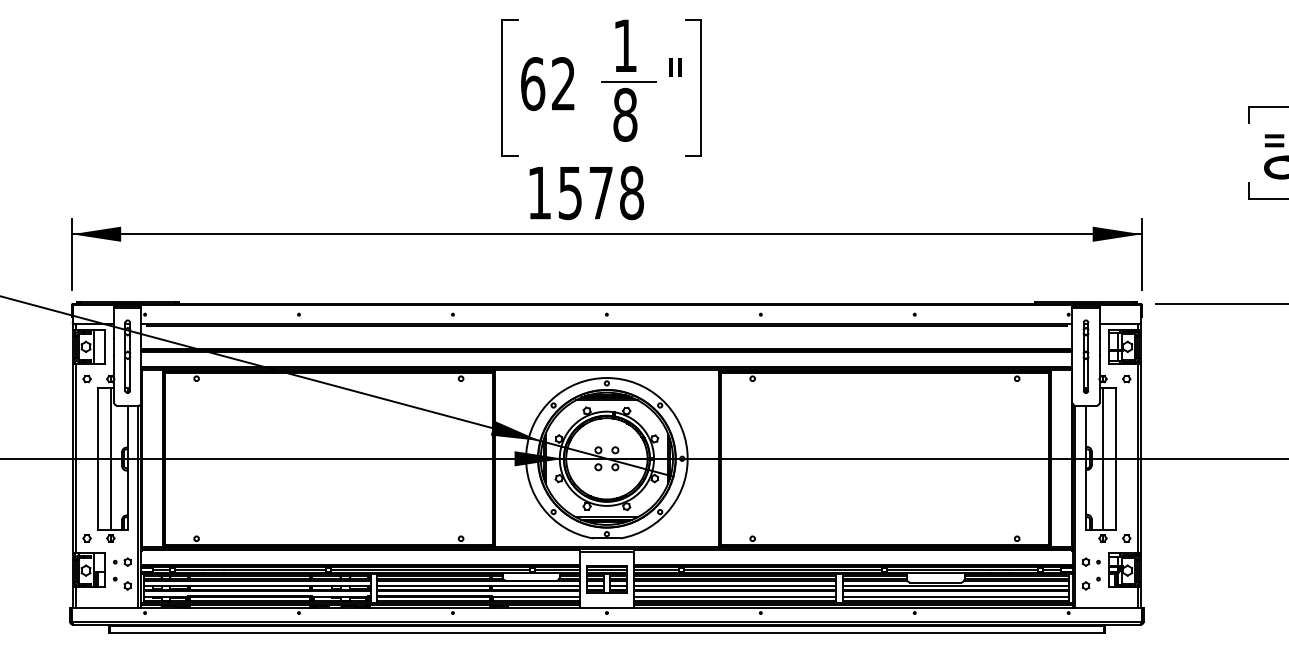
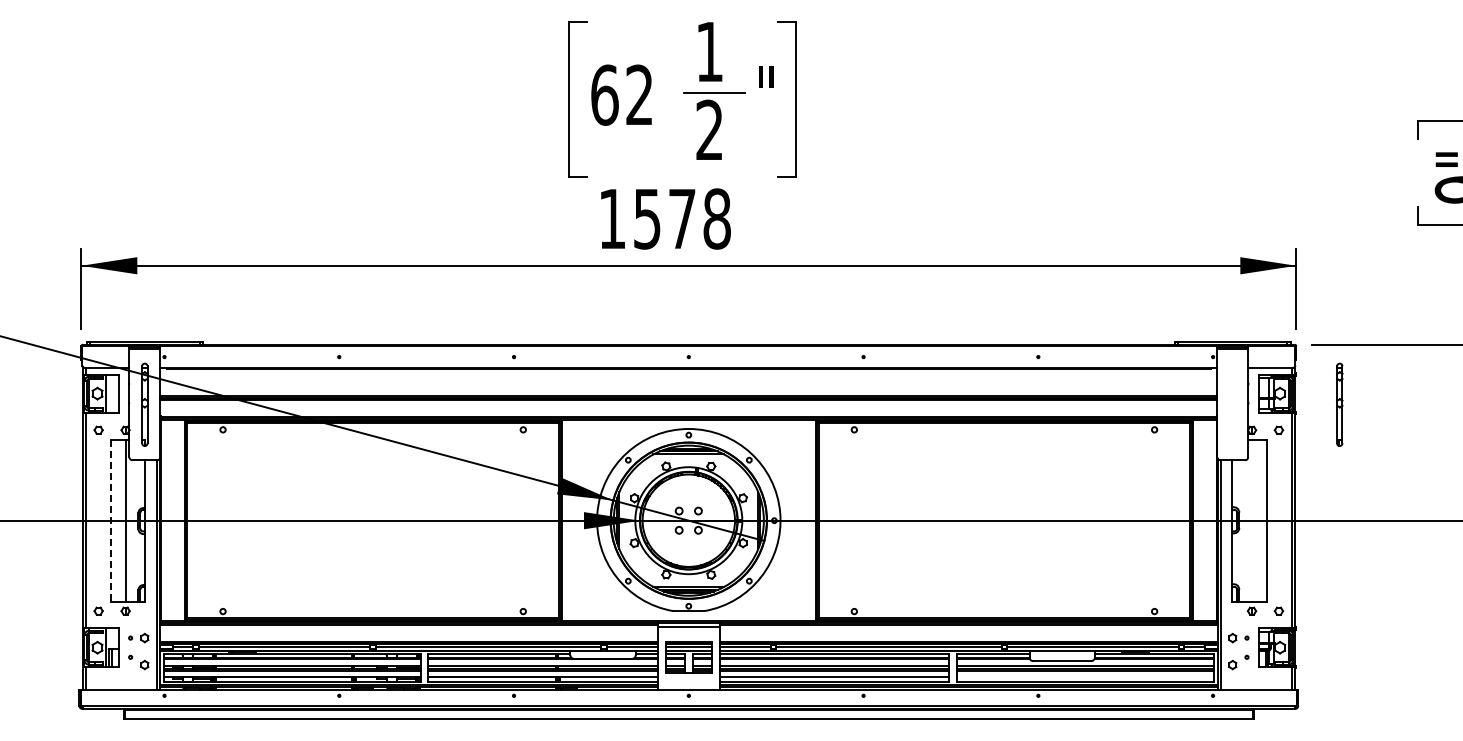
text: (625, 114) -> (709, 129), 8 -> 2
part: (1085, 356) -> (1339, 404), moved
line: (97, 458) -> (110, 520), solid -> dashed
line: (1102, 458) -> (1251, 520), removed
line: (956, 596) -> (1085, 677), removed

